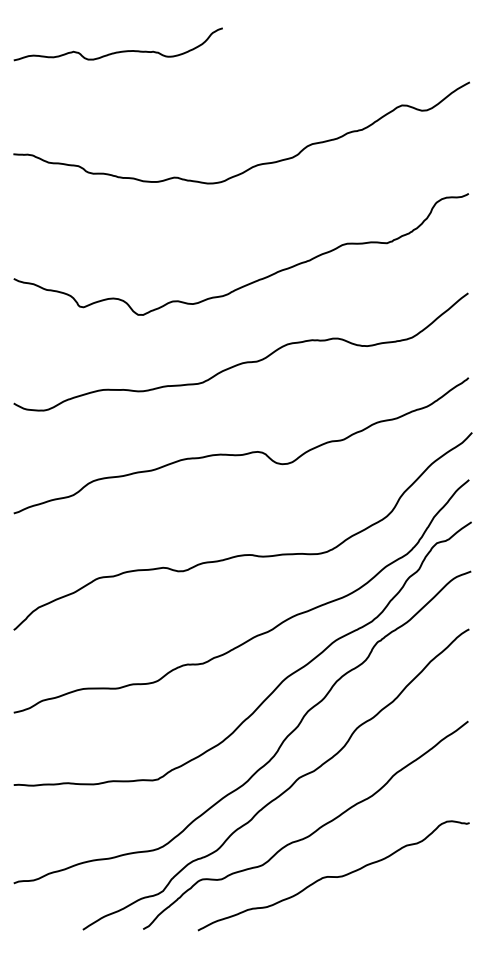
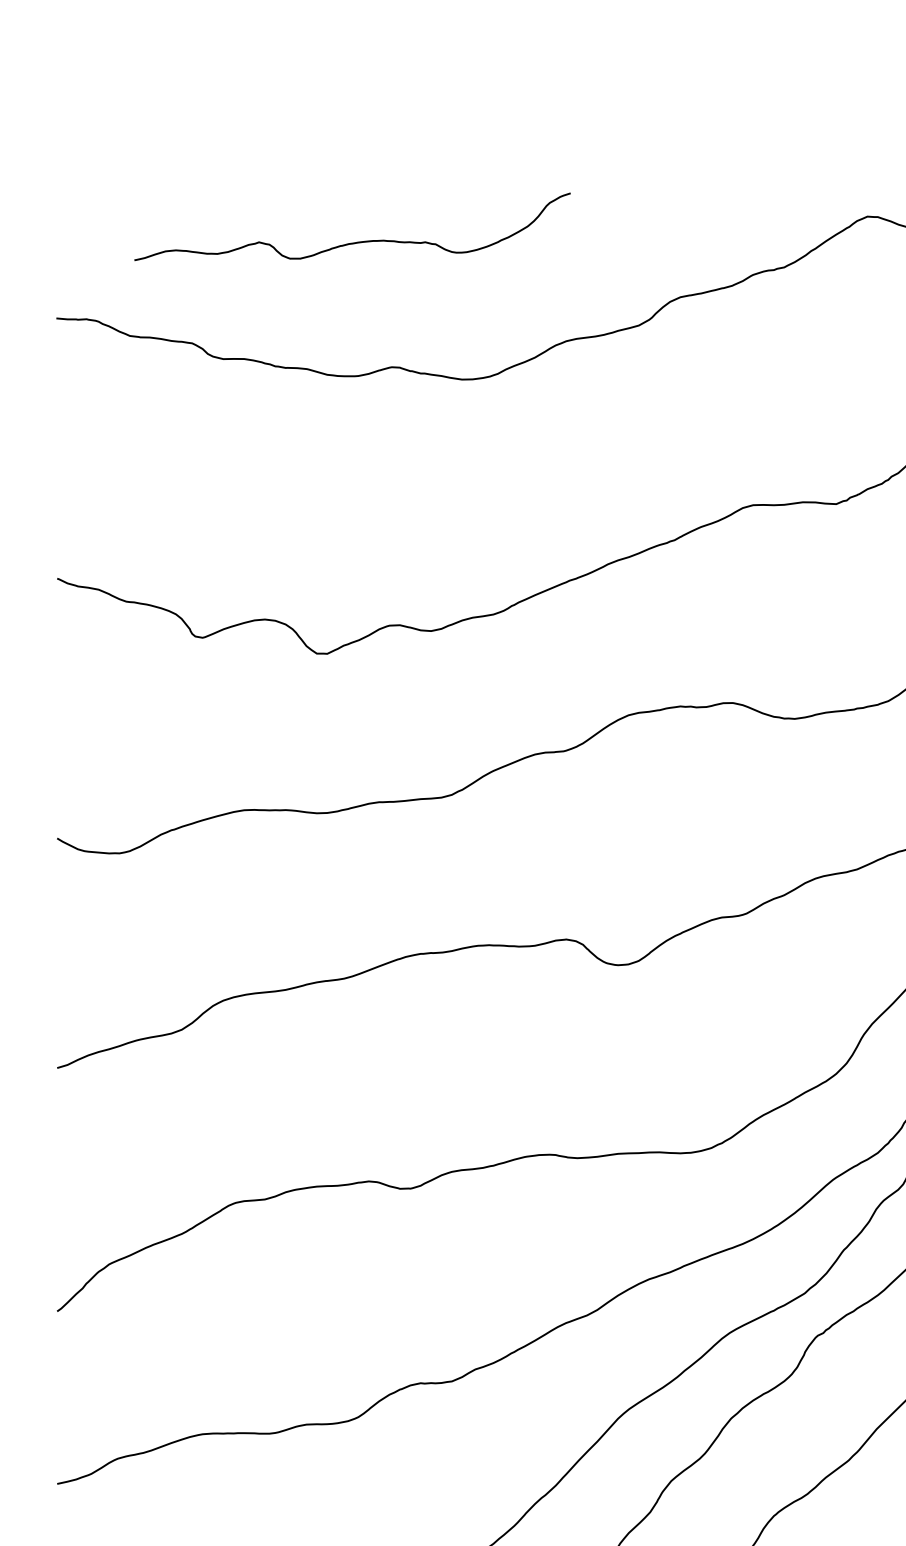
curve: (117, 51) -> (350, 241), moved

